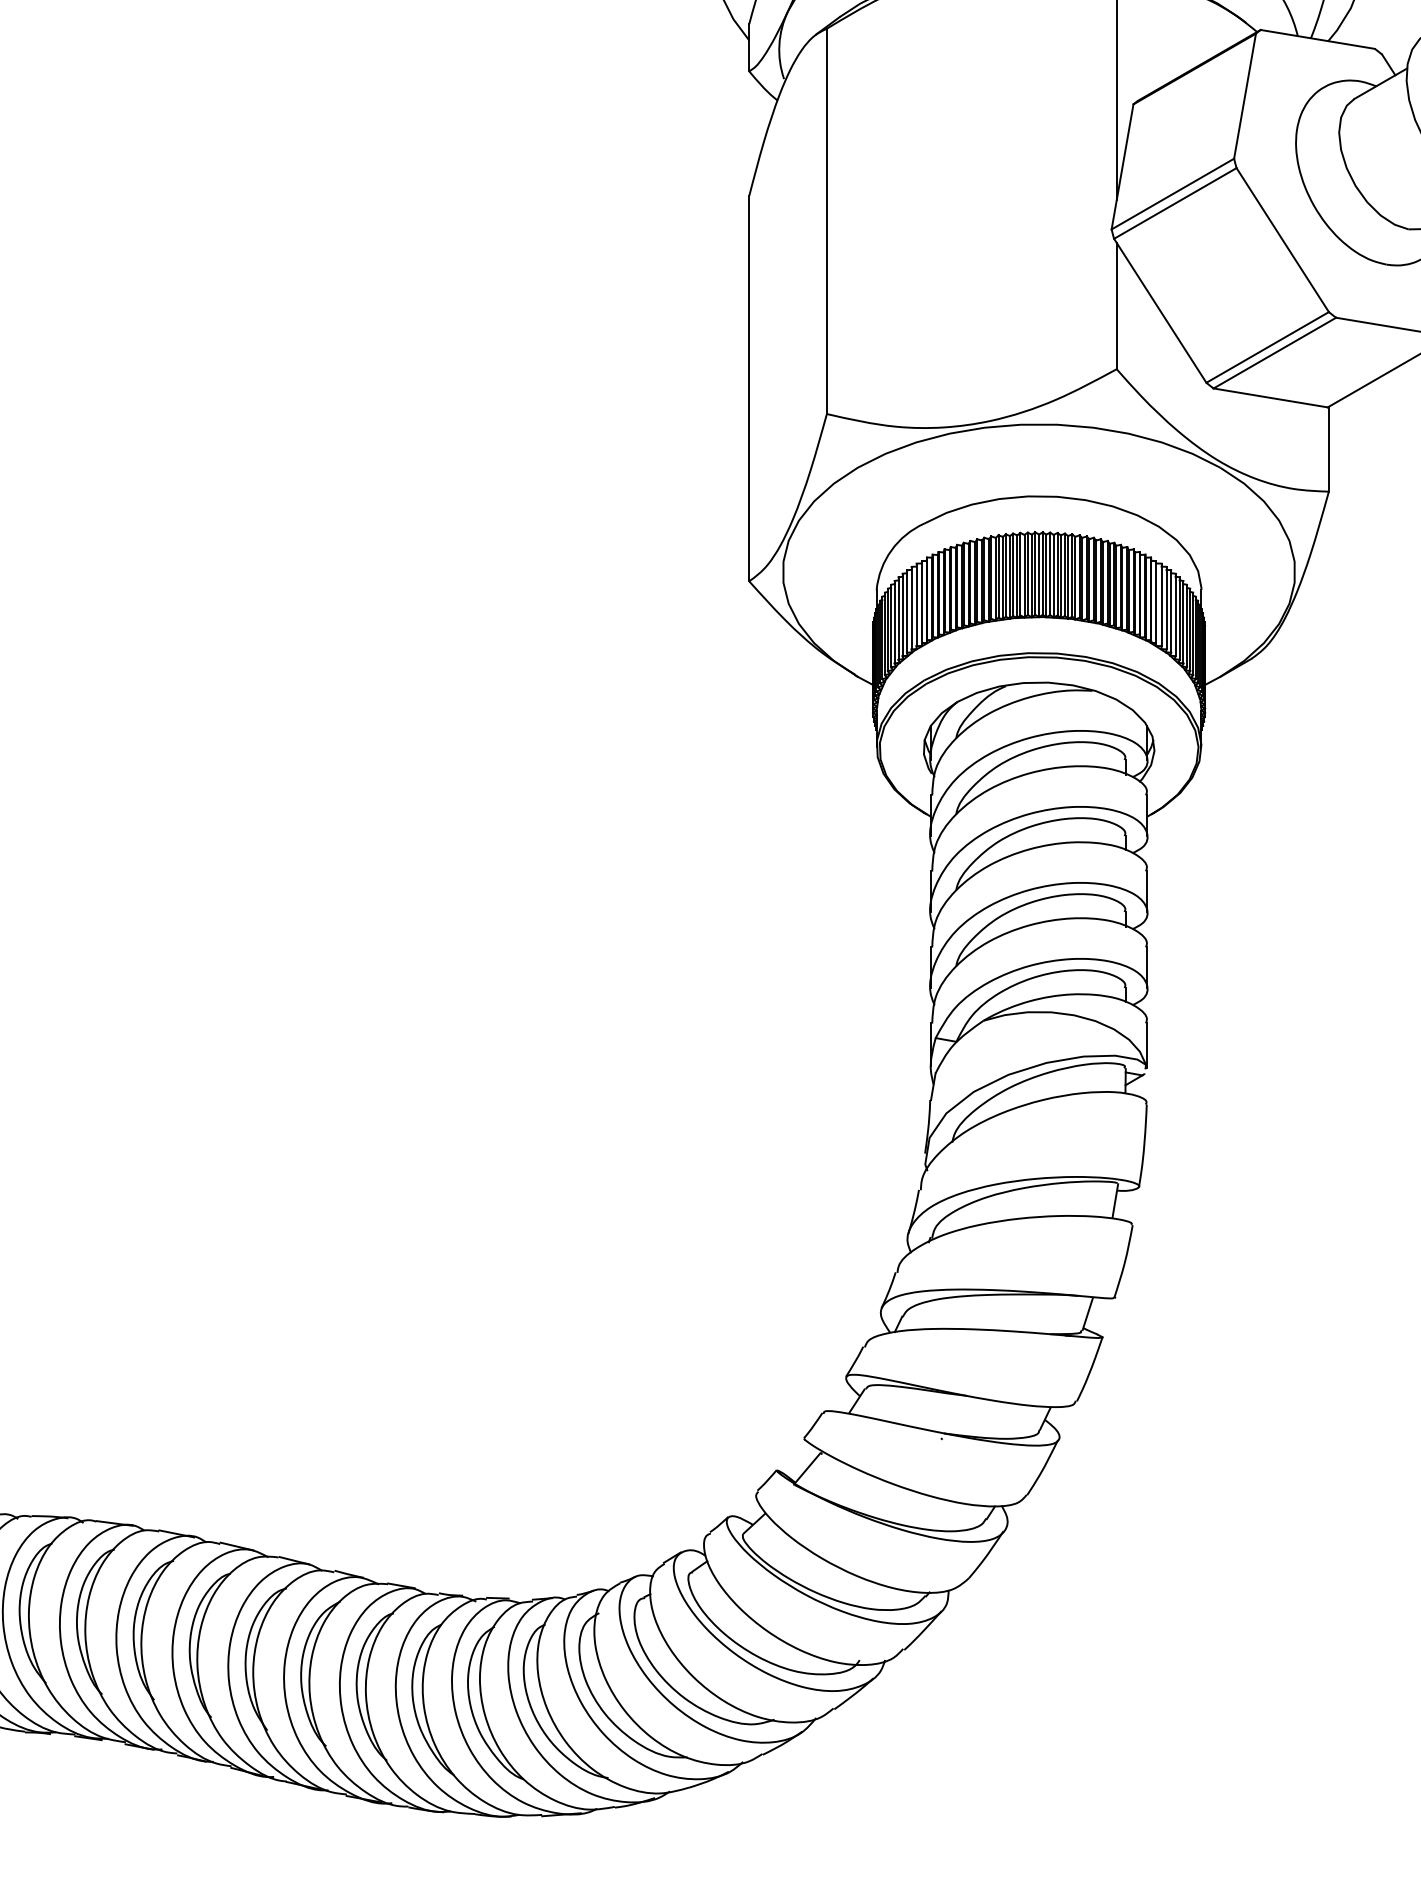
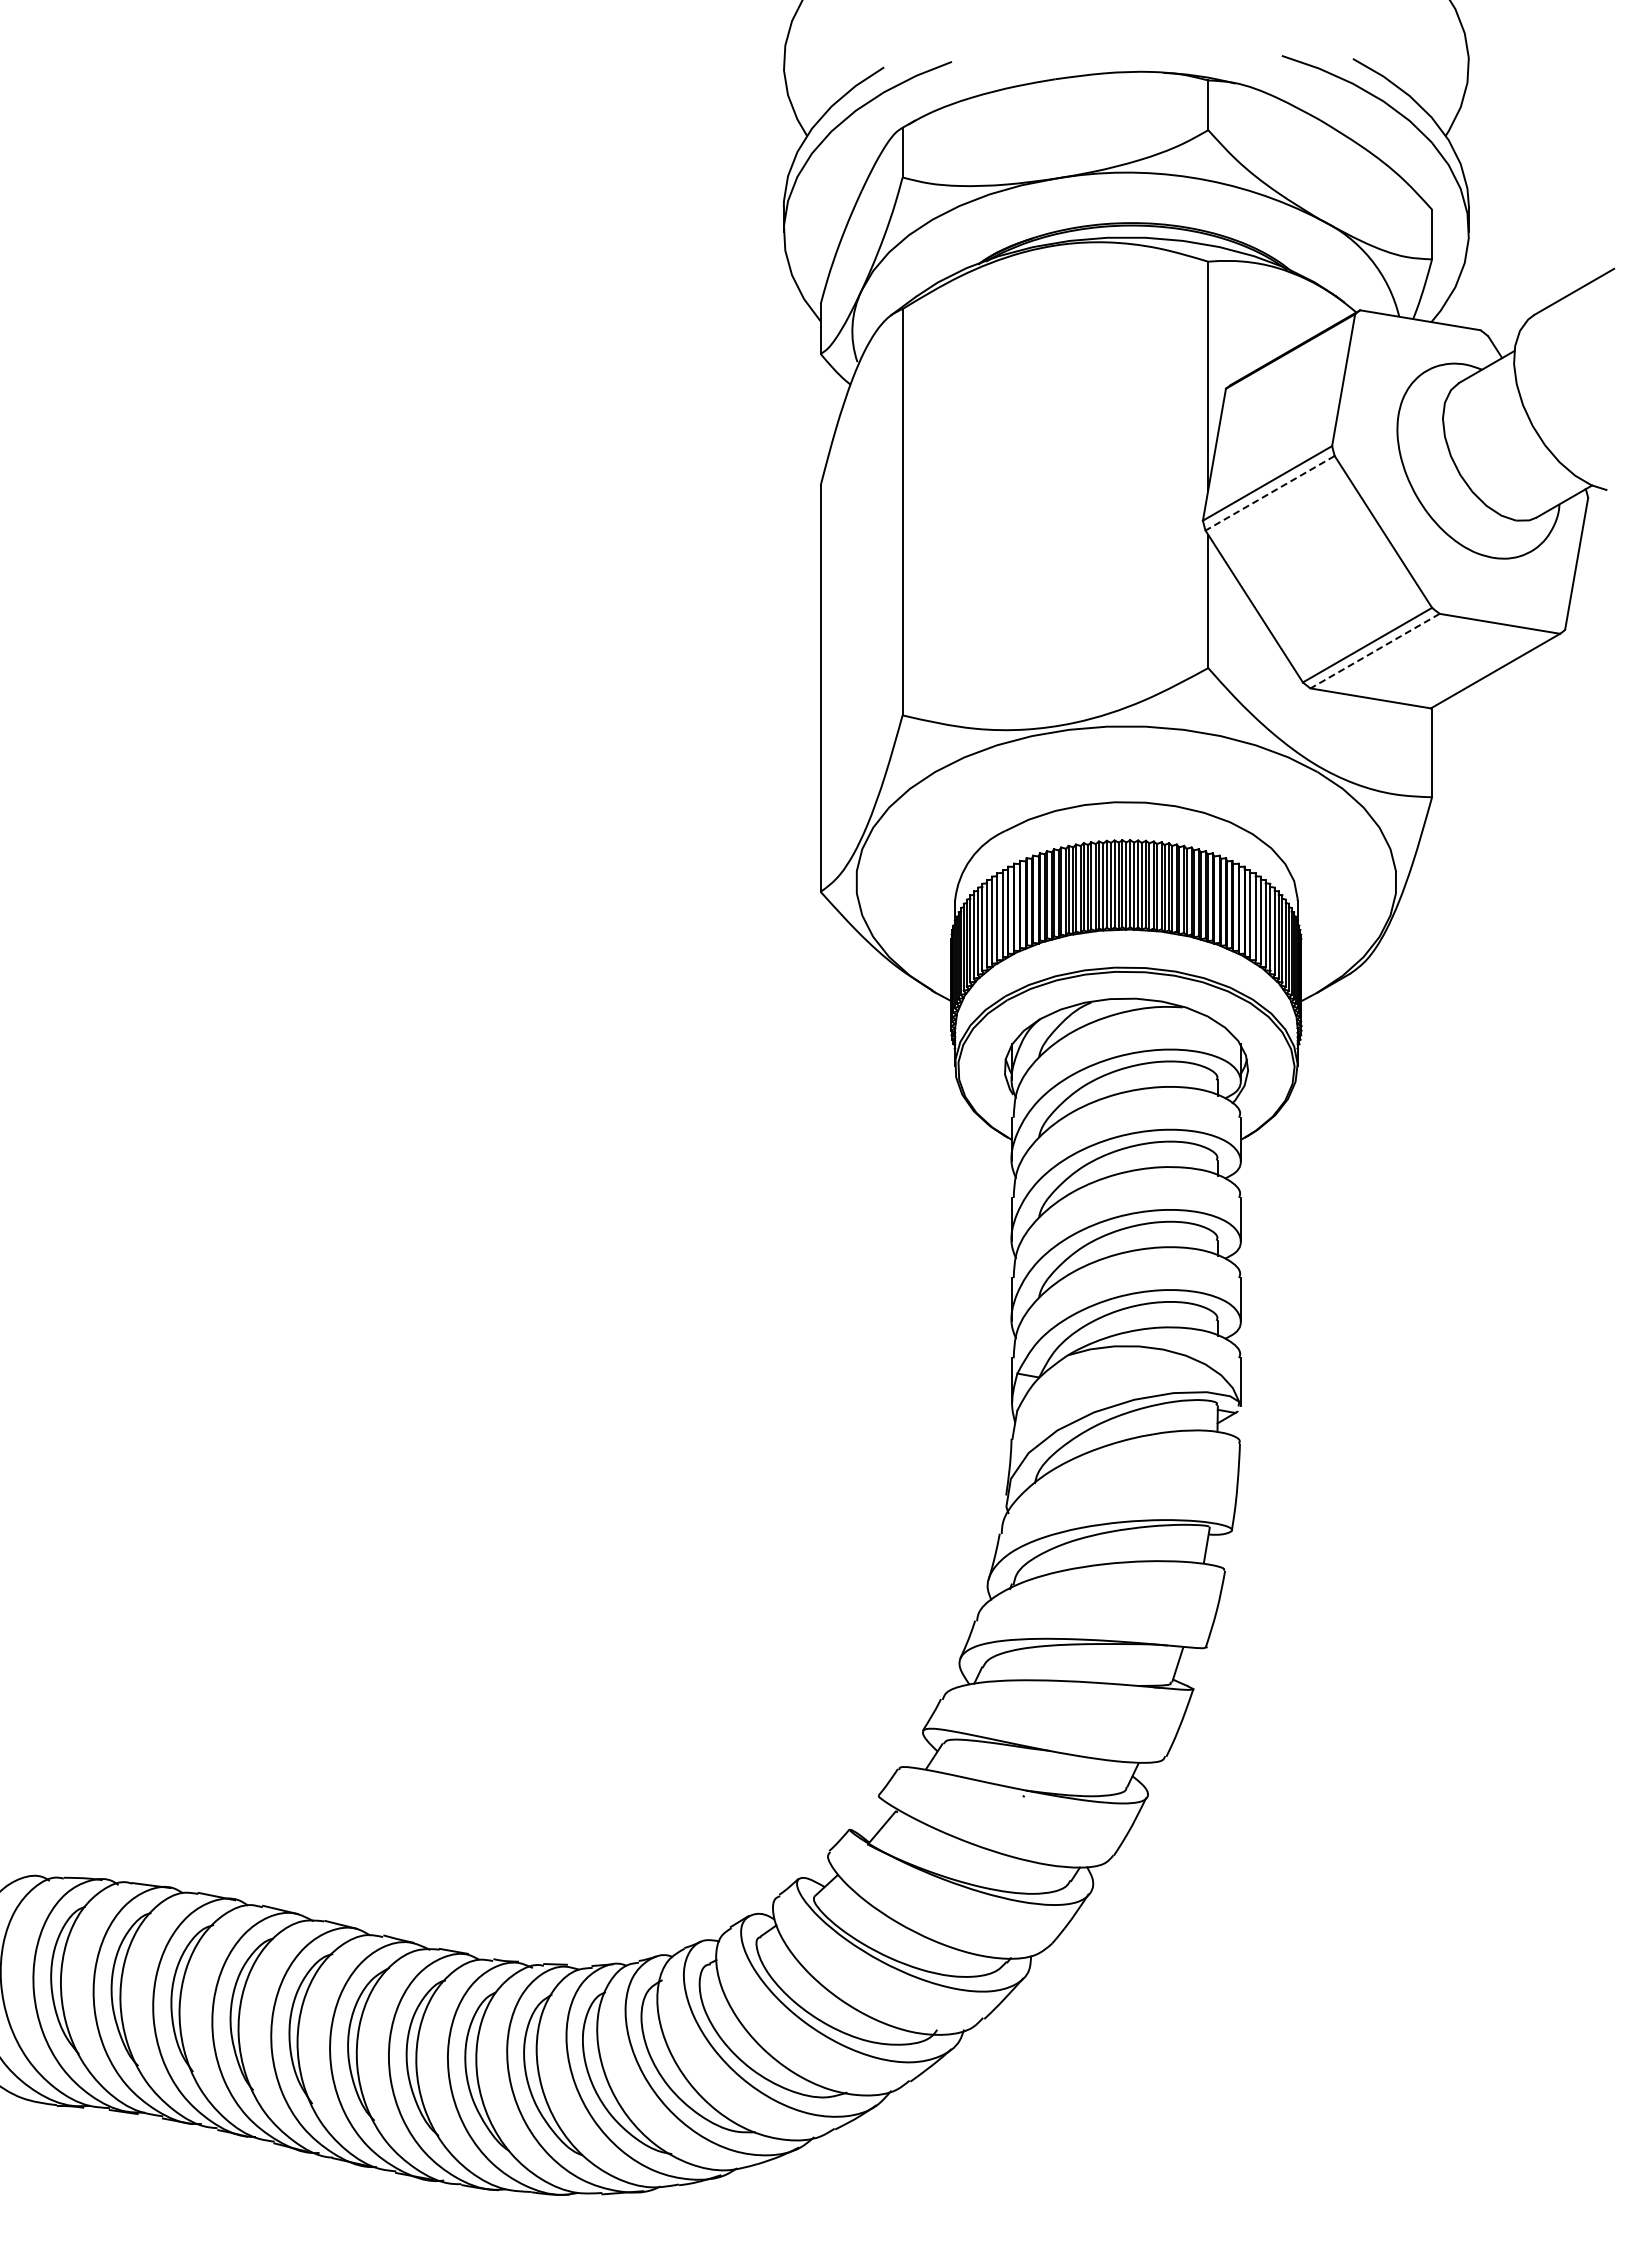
line: (1175, 203) -> (1270, 493), solid -> dashed
line: (1275, 353) -> (1375, 651), solid -> dashed

